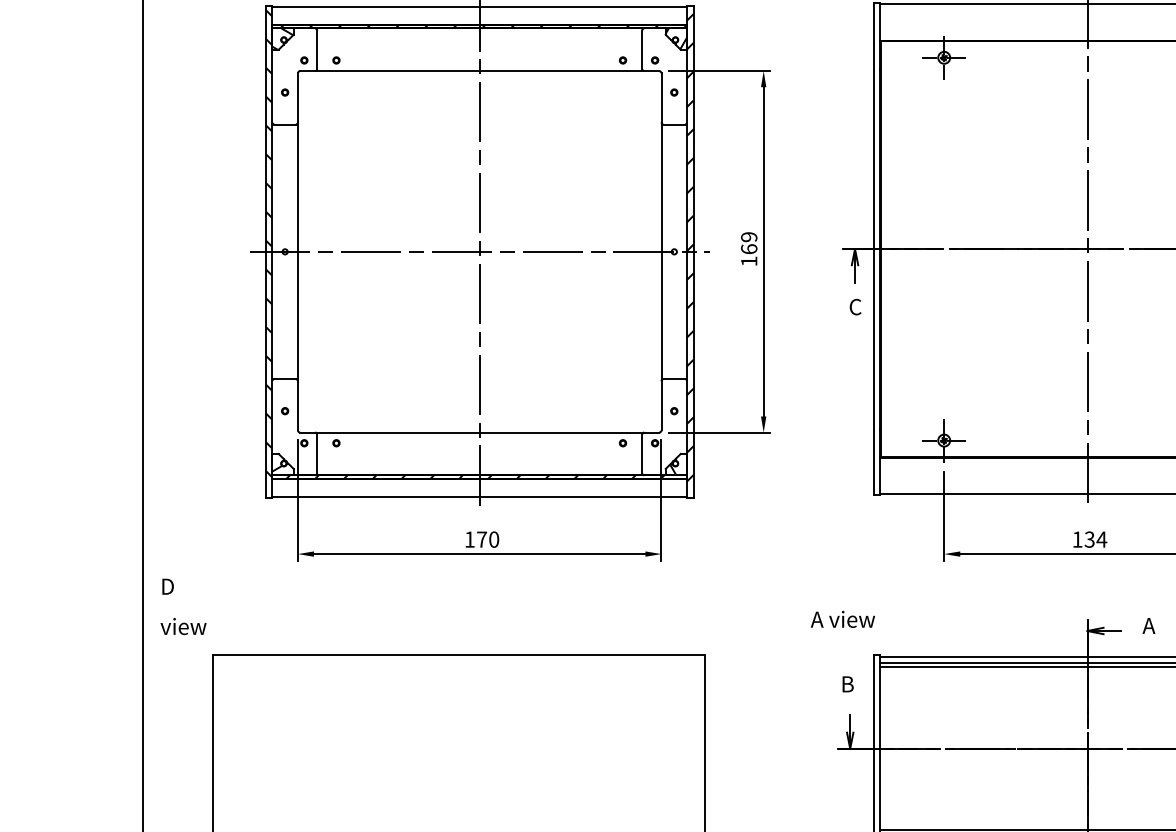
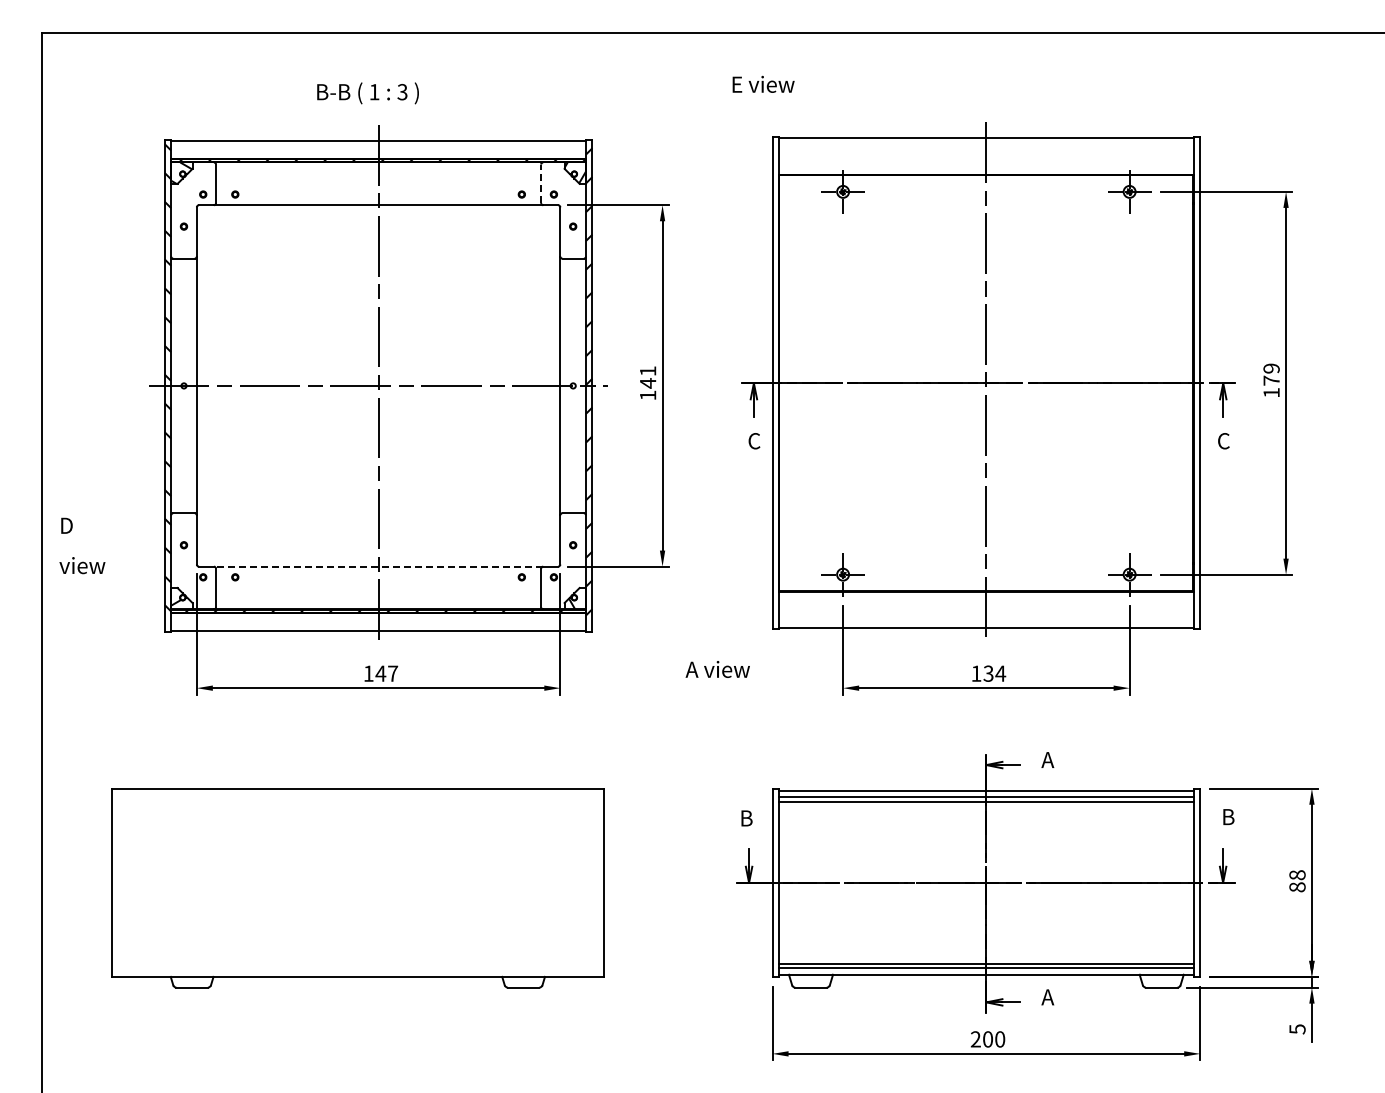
line: (642, 49) -> (541, 183), solid -> dashed
text: (748, 243) -> (647, 377), 169 -> 141
line: (479, 432) -> (378, 566), solid -> dashed
text: (487, 539) -> (386, 673), 170 -> 147
text: (183, 606) -> (82, 545), moved
text: (842, 619) -> (717, 669), moved

